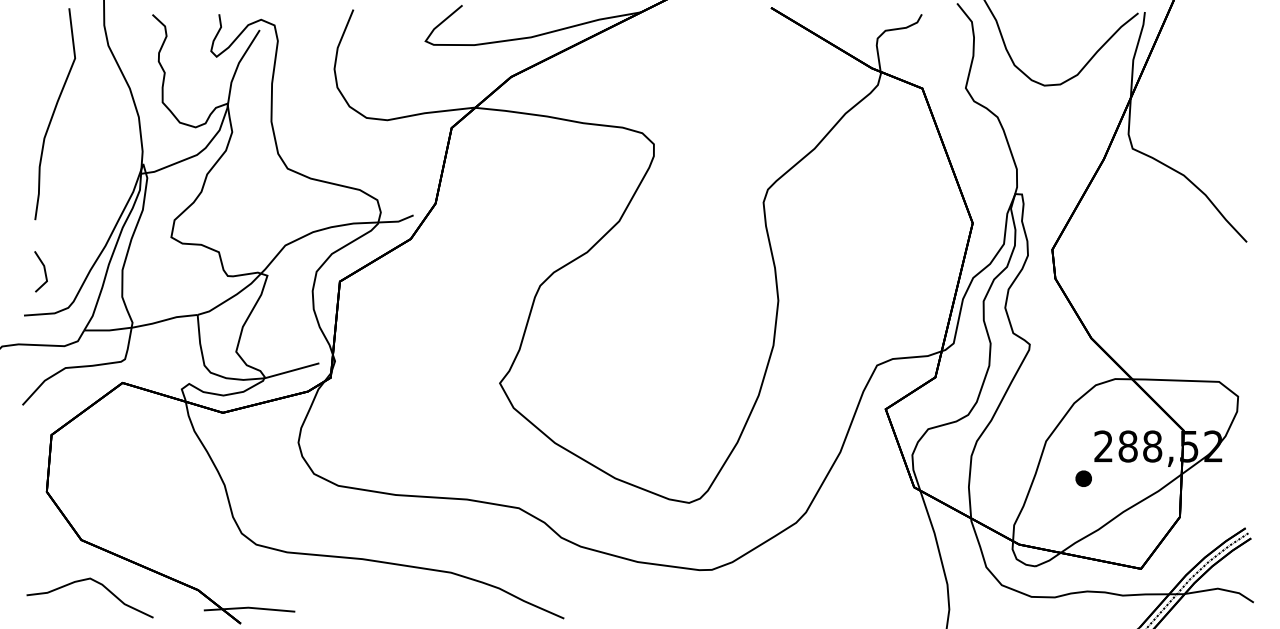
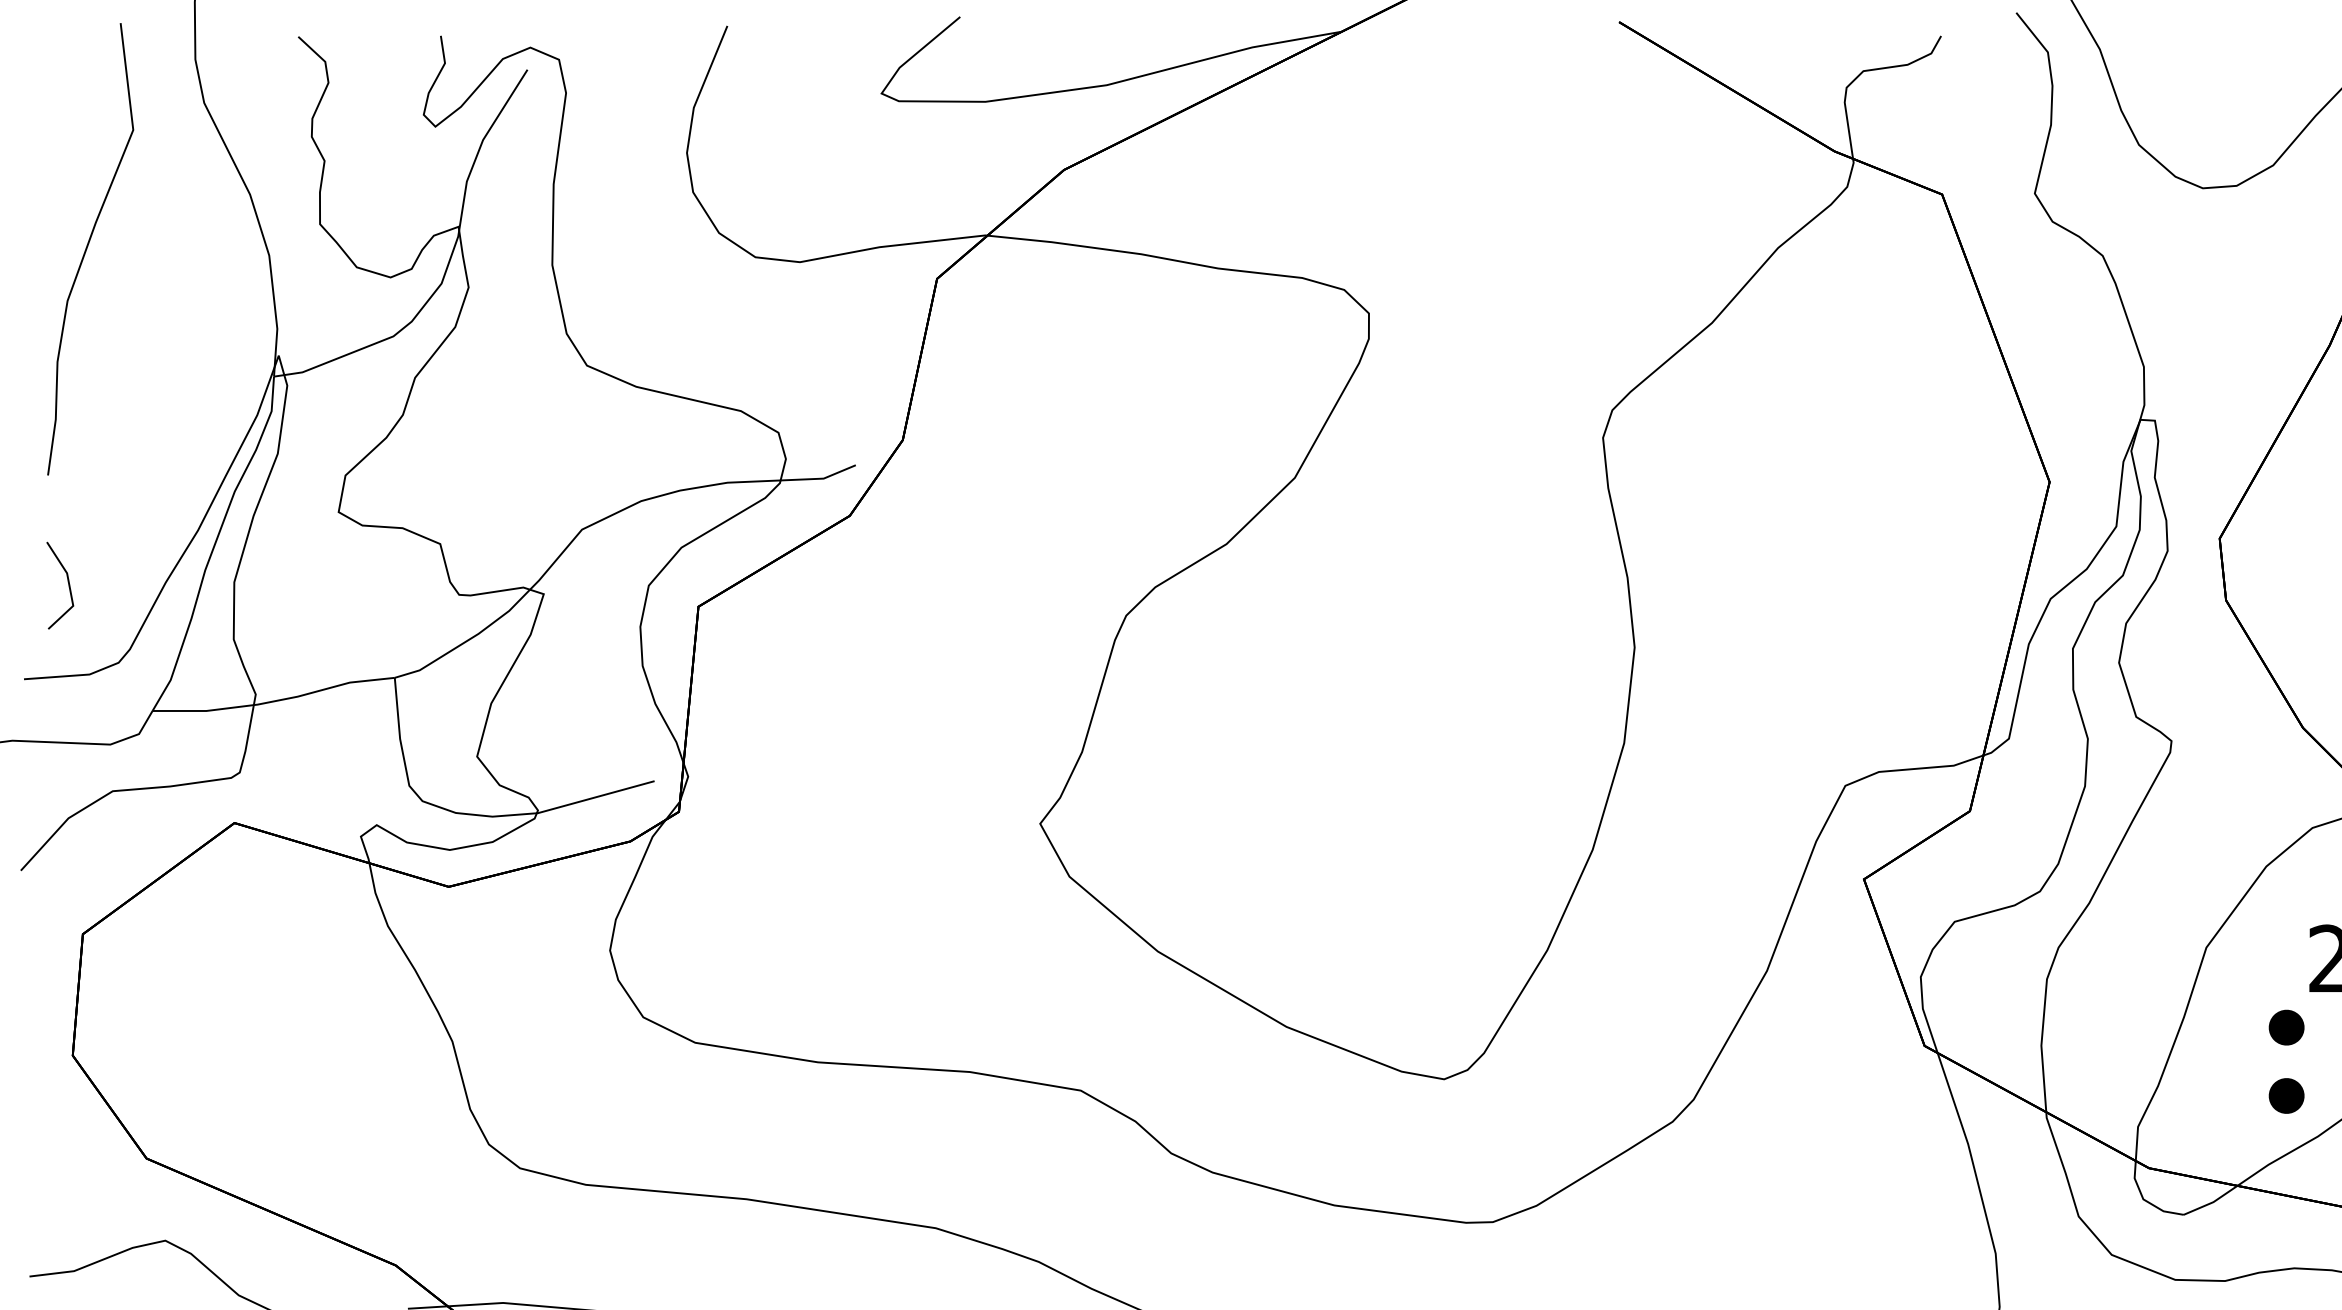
part: (1083, 510) -> (2286, 1095), added

